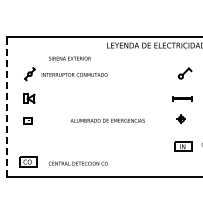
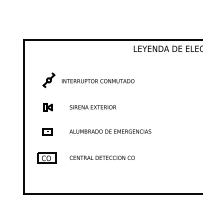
text: (69, 58) -> (92, 107), moved
part: (29, 98) -> (48, 107), size x0.62
line: (6, 106) -> (23, 115), dashed -> solid
text: (107, 120) -> (110, 131), moved
part: (28, 161) -> (47, 157), moved
text: (77, 163) -> (101, 157), moved

